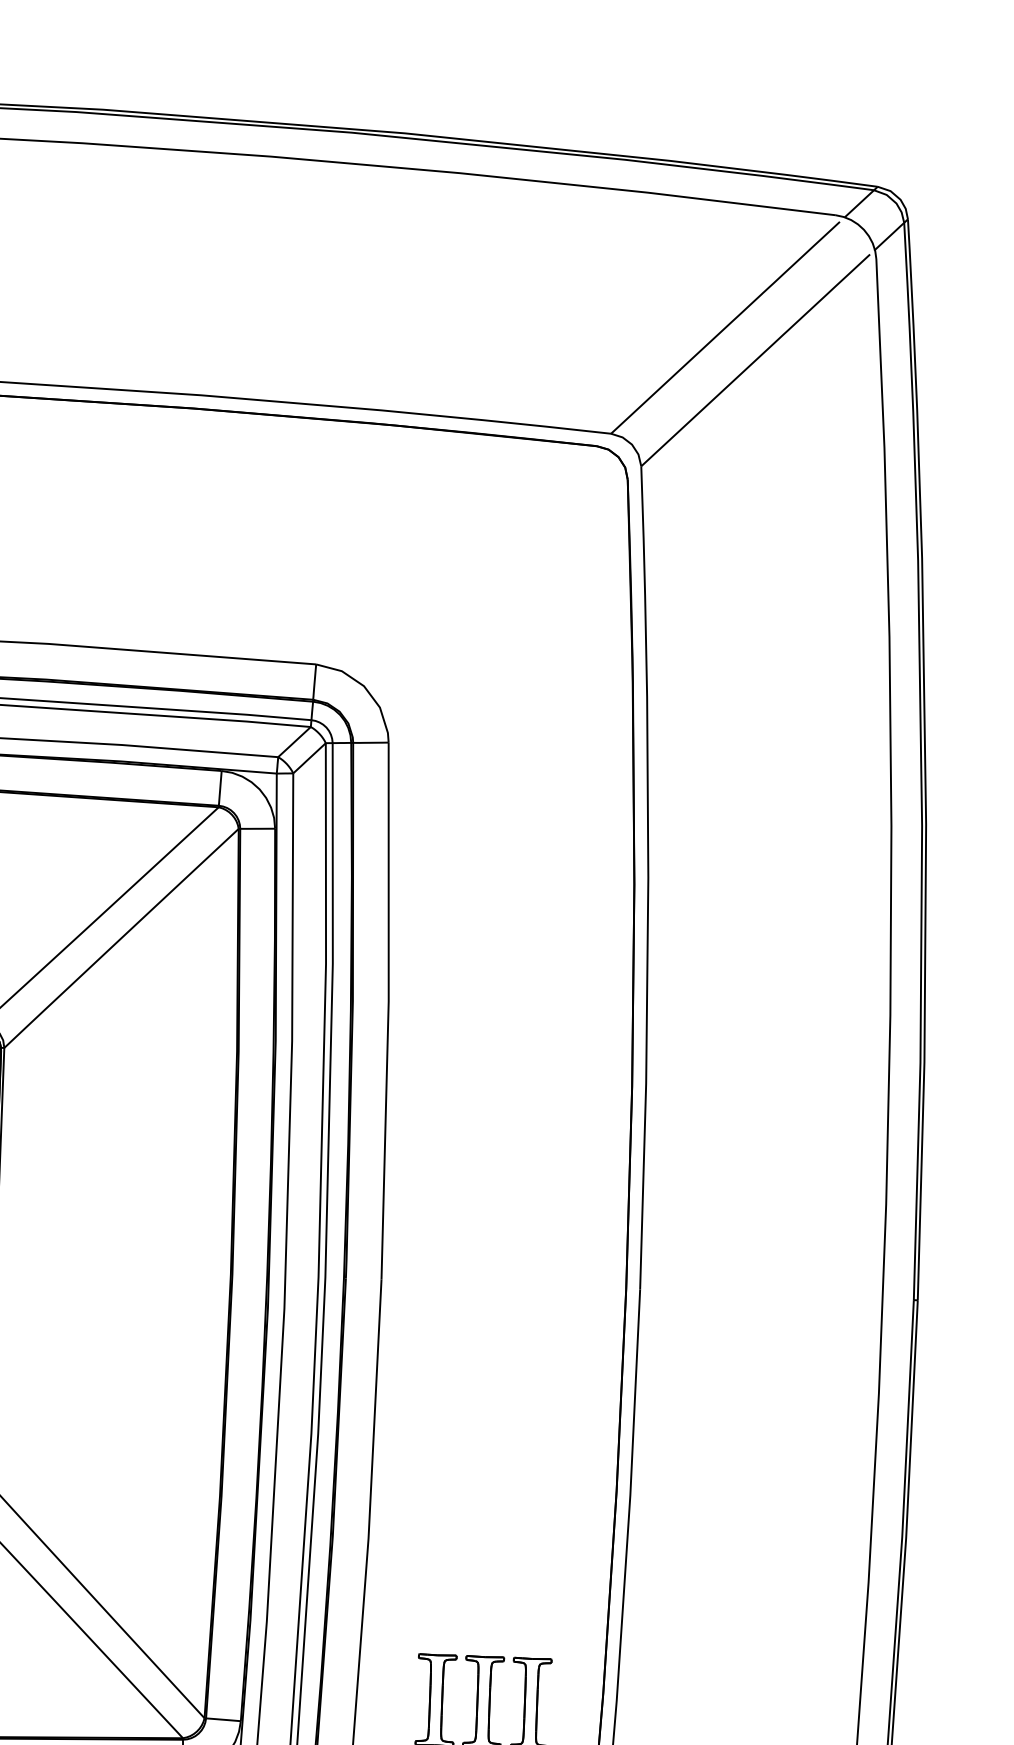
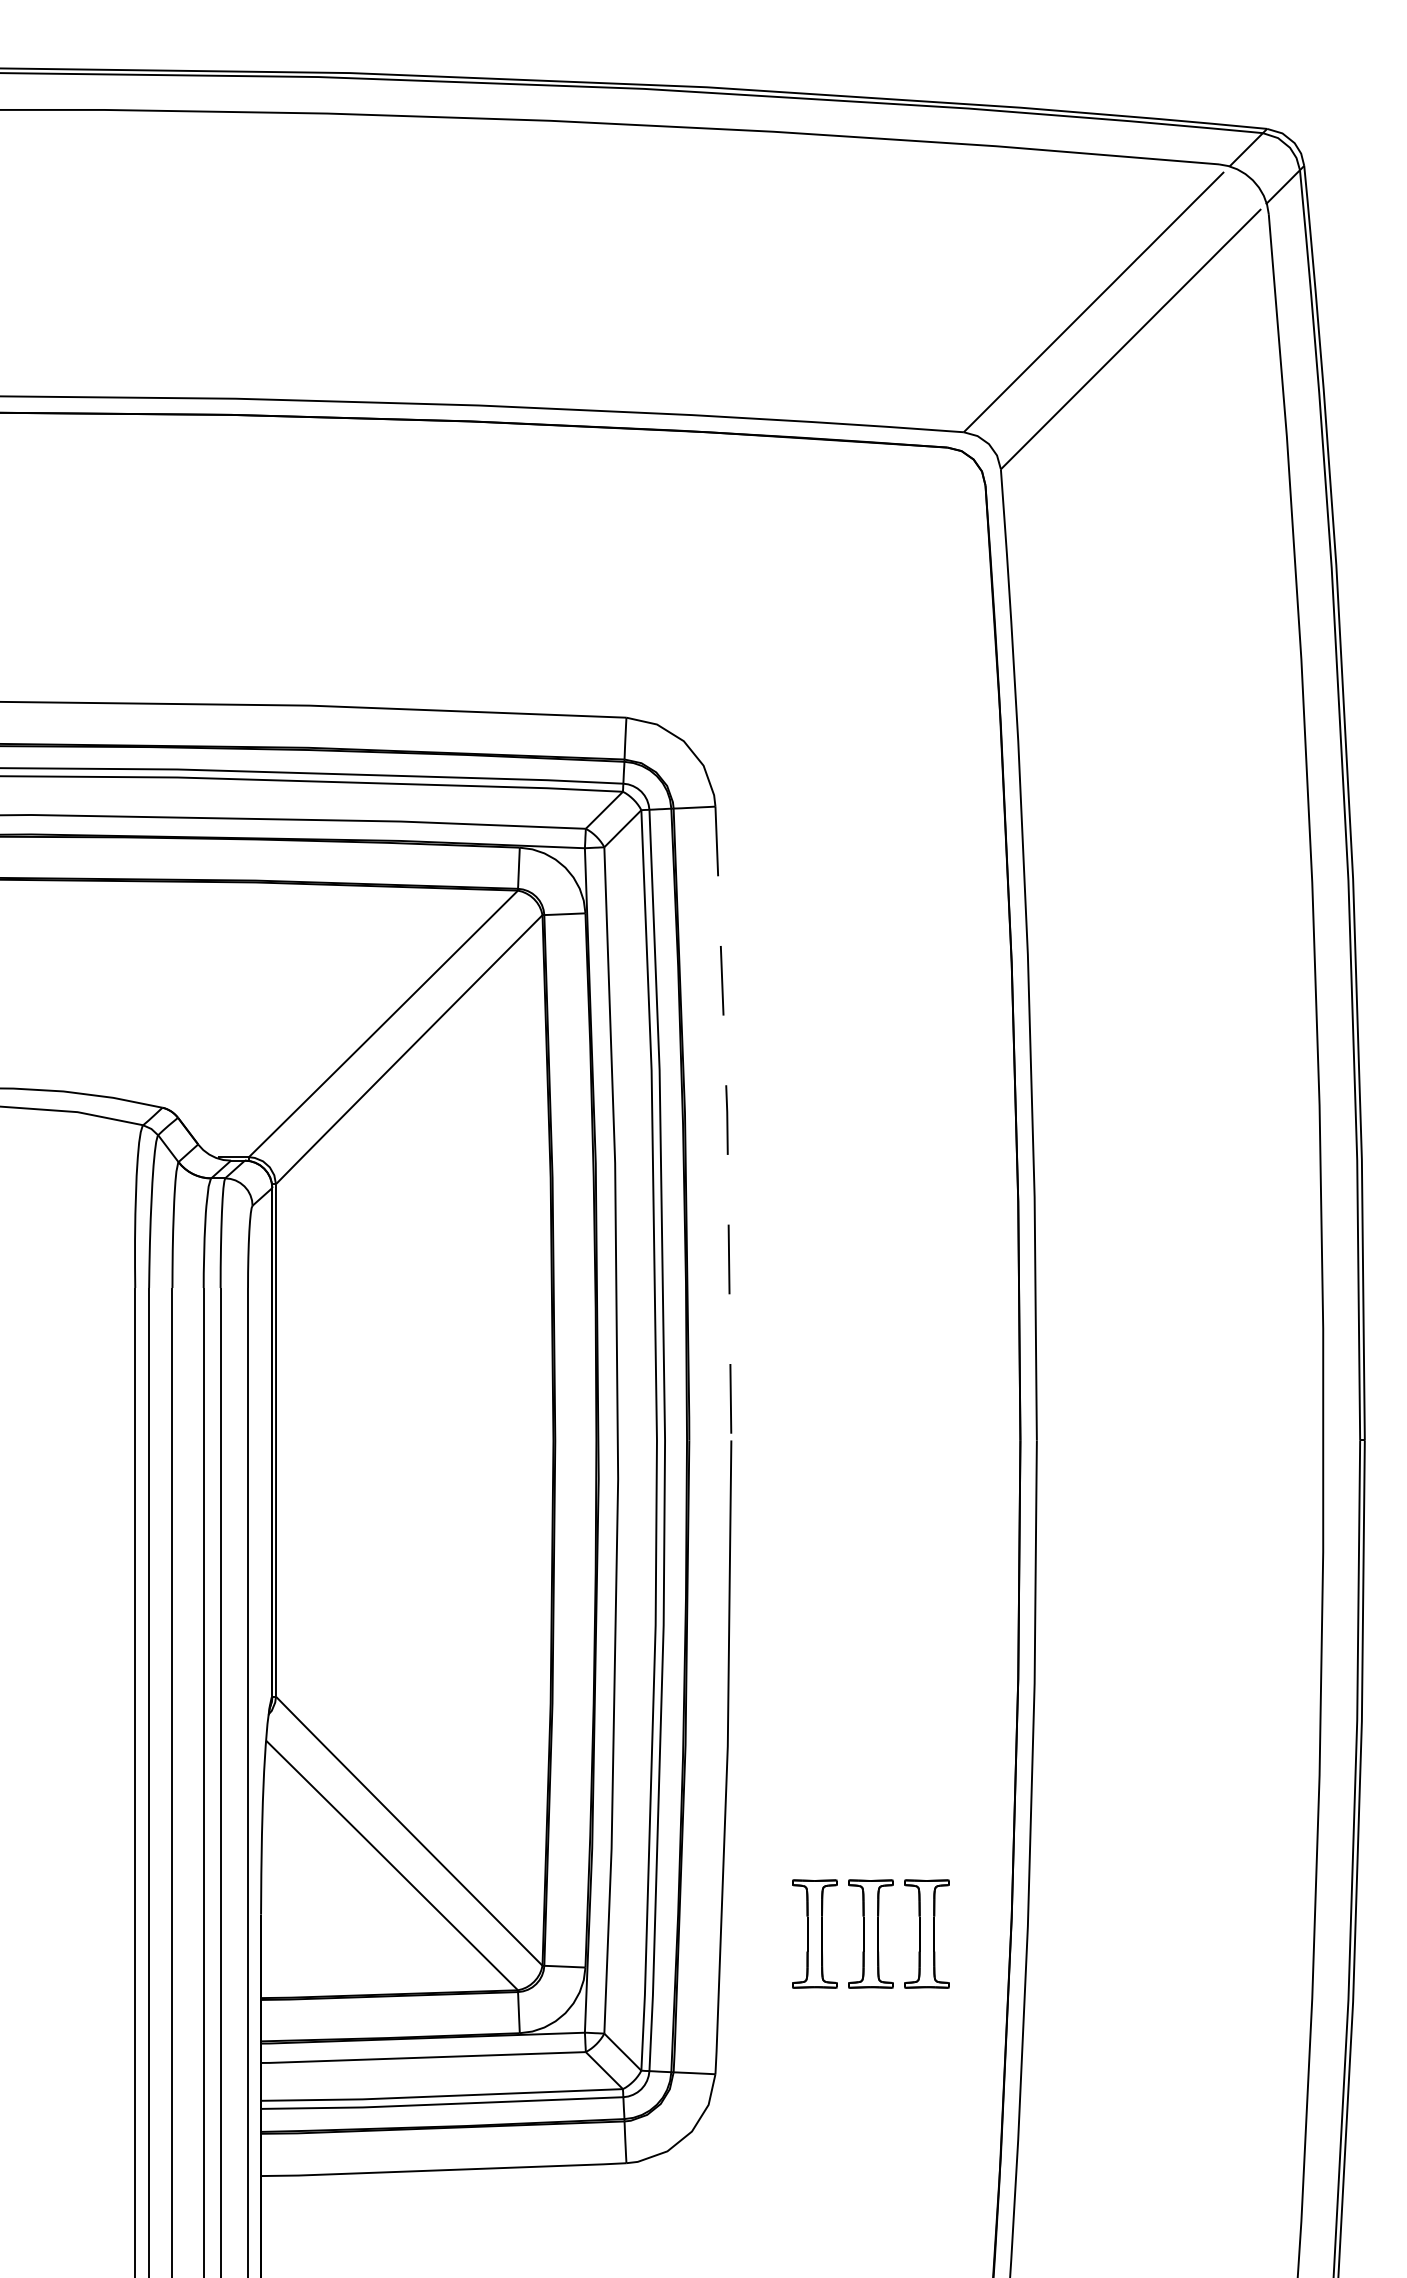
line: (388, 1010) -> (727, 1122), solid -> dashed

